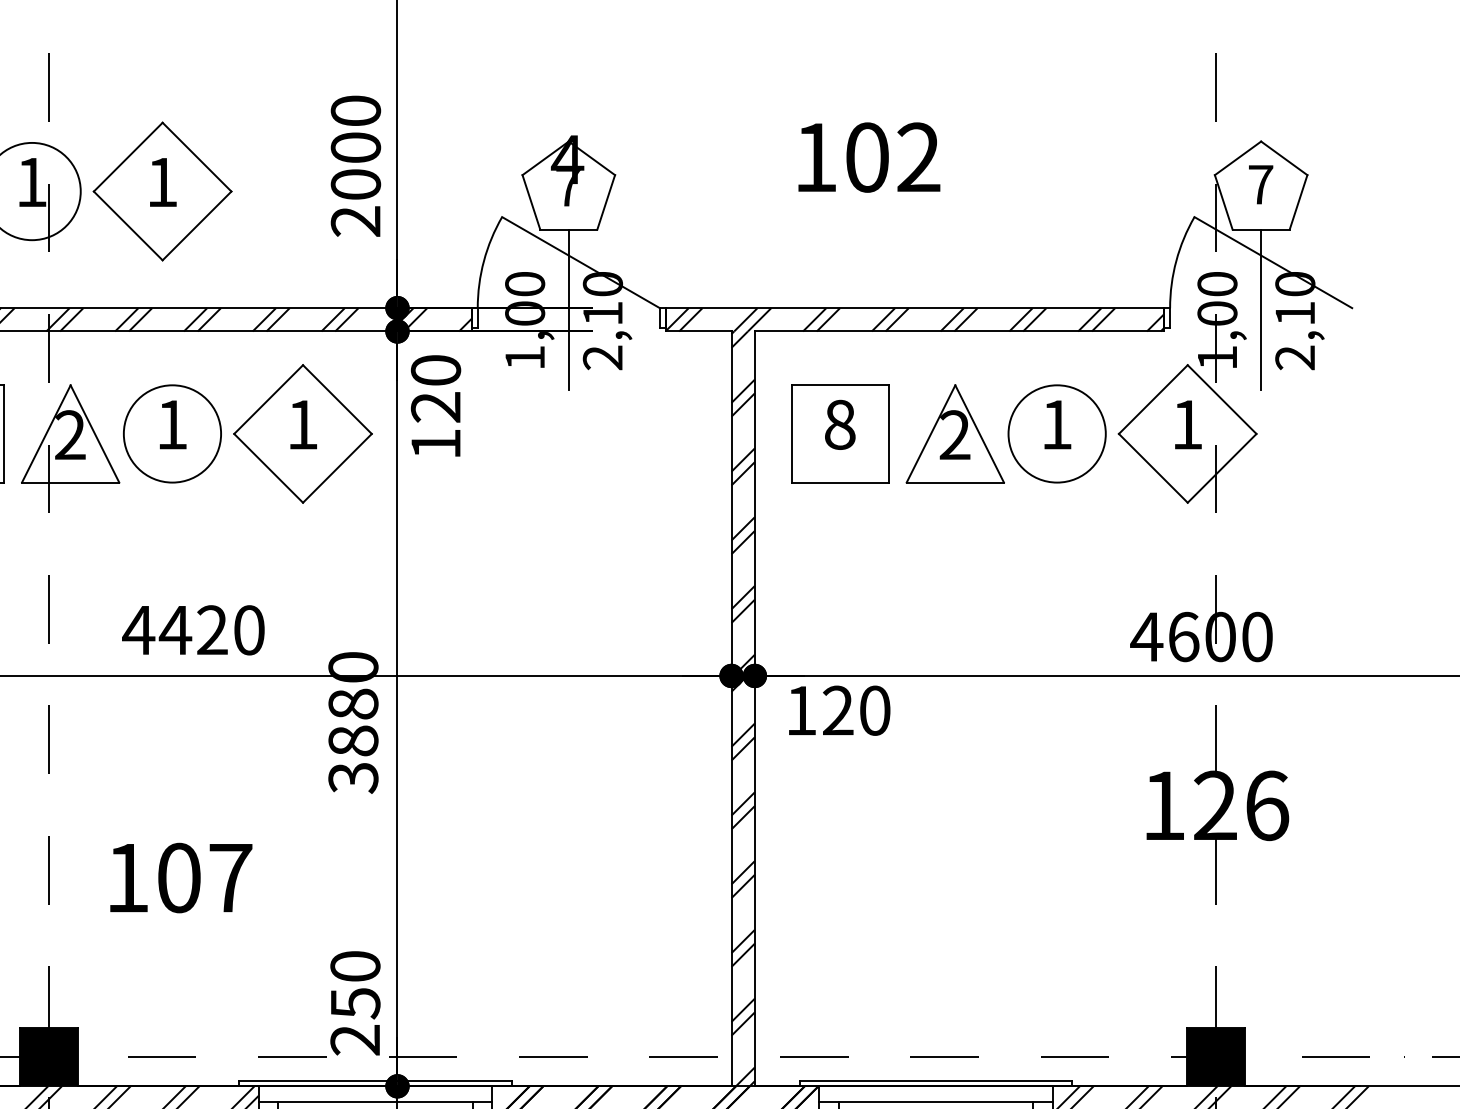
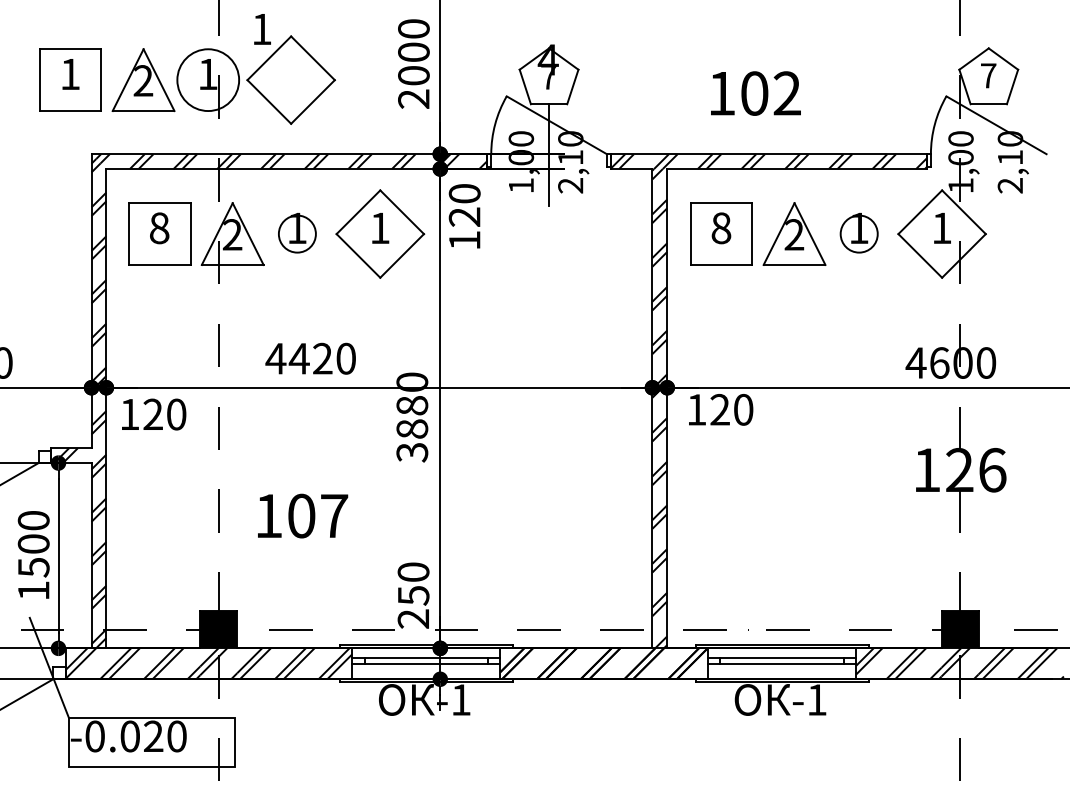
text: (868, 157) -> (755, 93), moved
text: (163, 182) -> (262, 29), moved
line: (1260, 310) -> (988, 155), removed
circle: (172, 433) -> (297, 233), size x0.6
circle: (1057, 433) -> (859, 233), size x0.6

